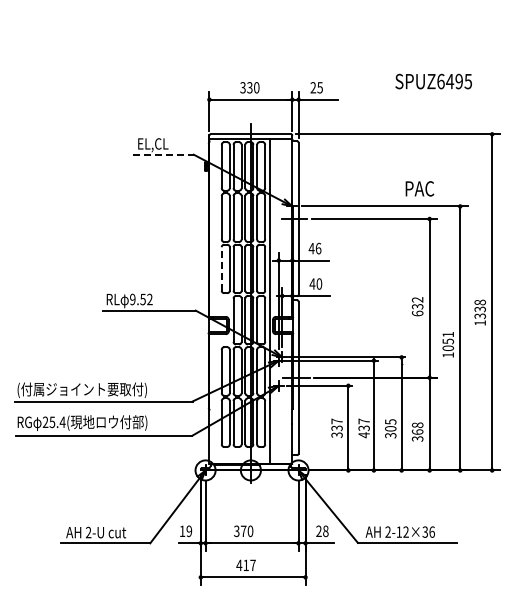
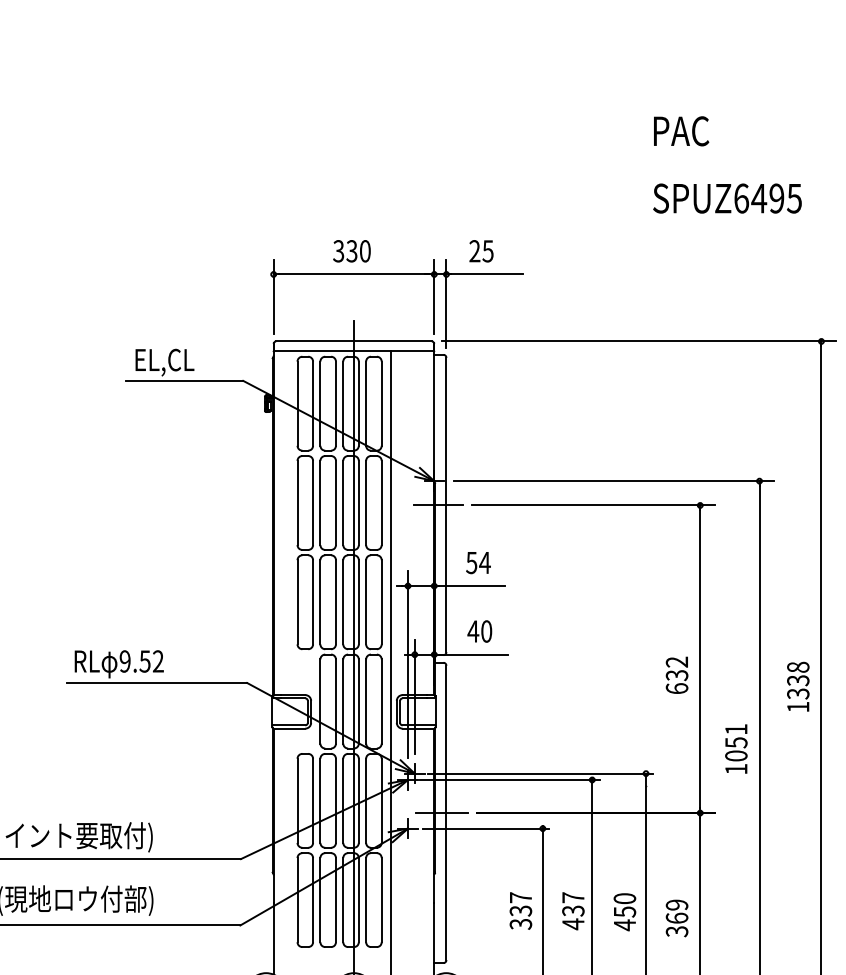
text: (433, 81) -> (727, 198), moved
line: (163, 154) -> (184, 380), dashed -> solid
text: (419, 188) -> (680, 130), moved
text: (314, 248) -> (477, 562), 46 -> 54
line: (221, 268) -> (297, 601), dashed -> solid
text: (417, 425) -> (676, 905), 368 -> 369
text: (390, 428) -> (624, 911), 305 -> 450

